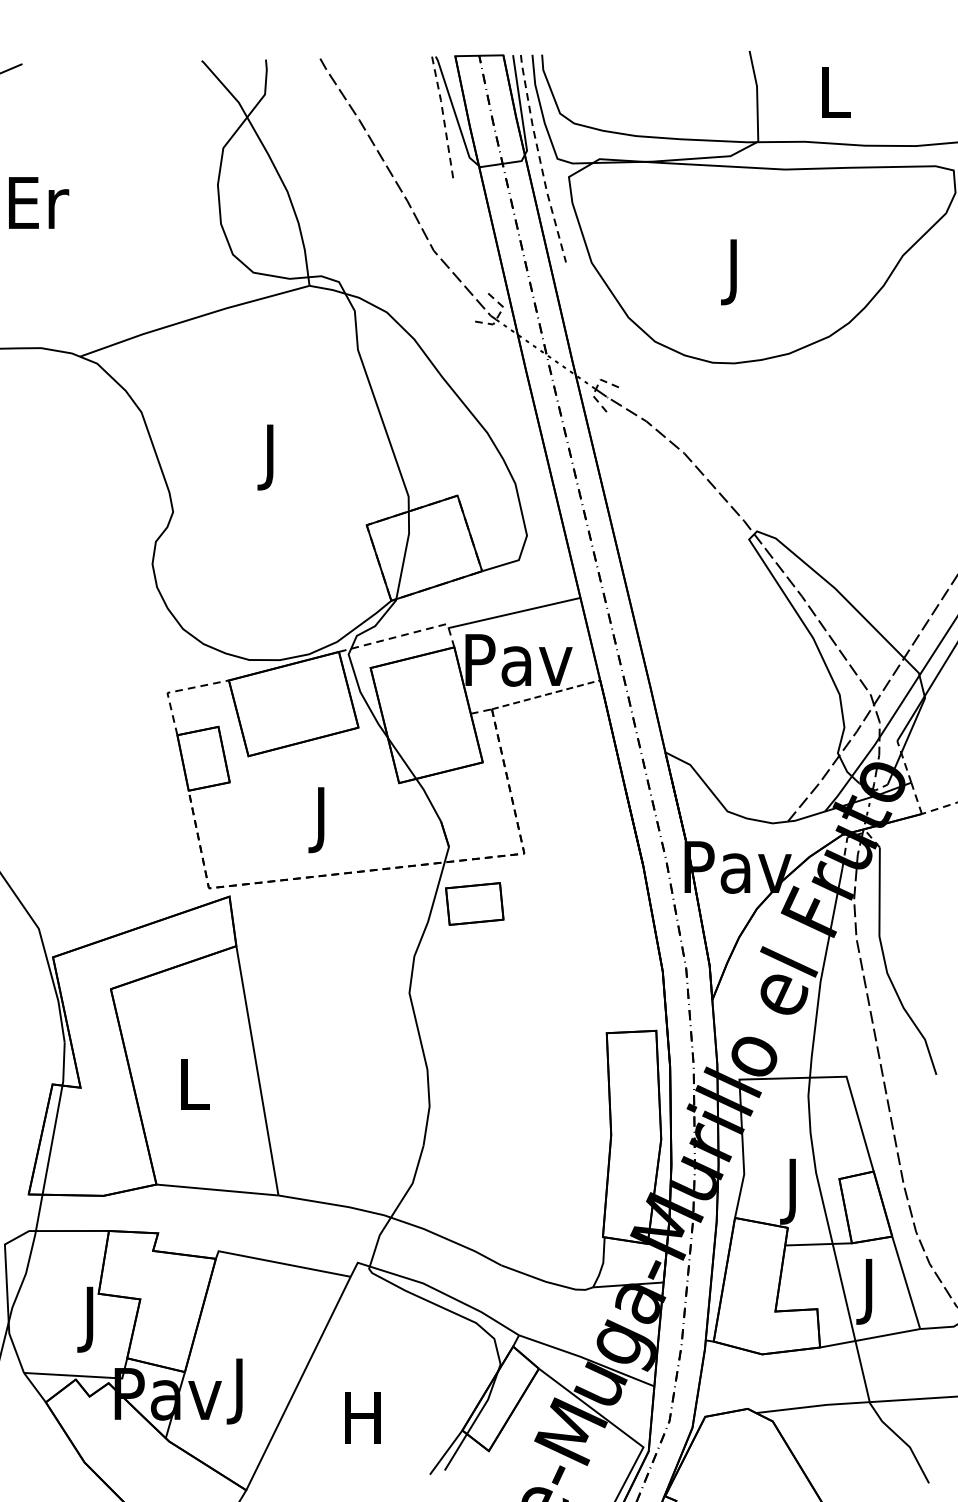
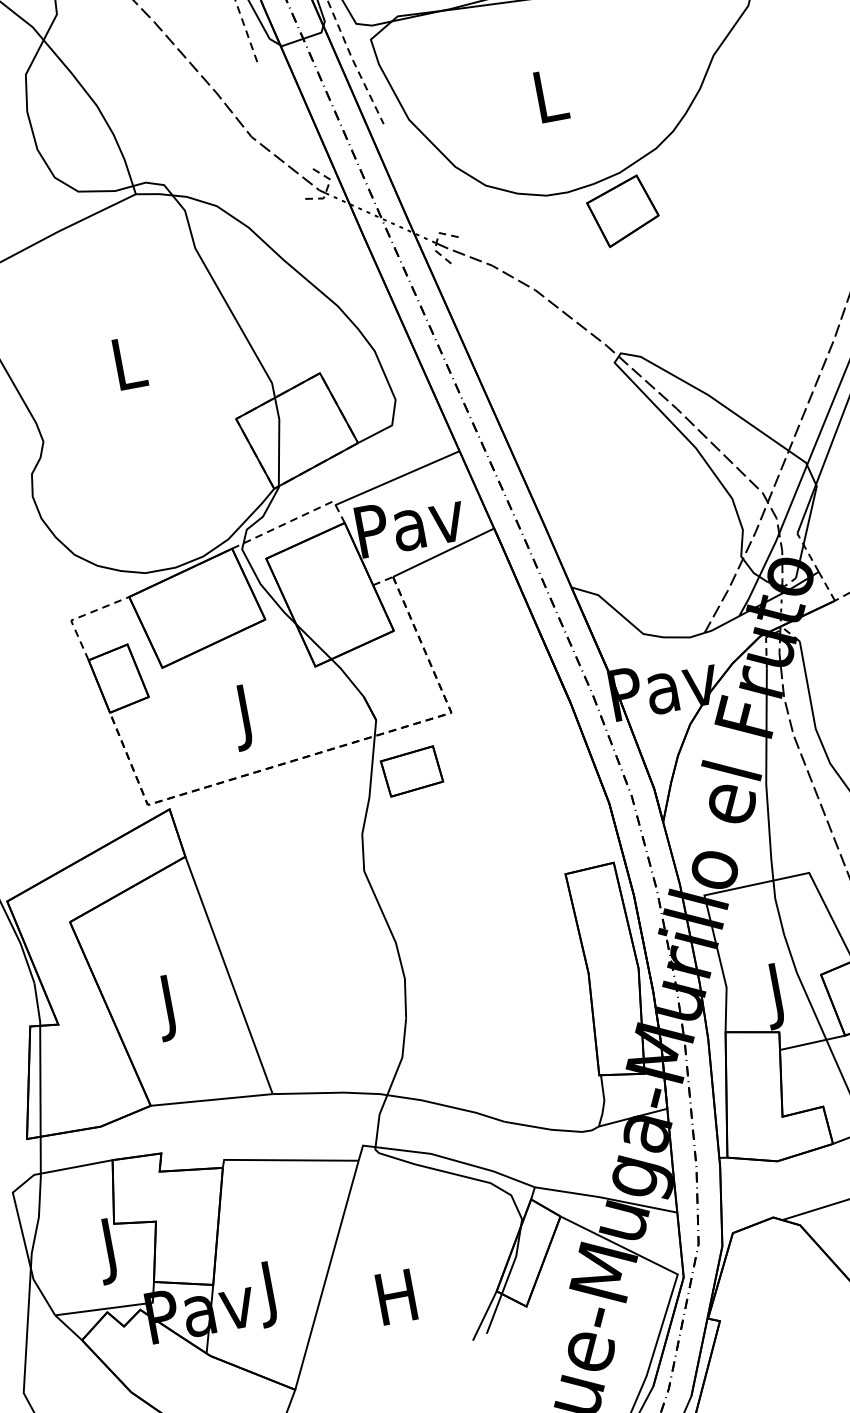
text: (735, 272) -> (552, 102), J -> L
part: (785, 391) -> (623, 210), added
text: (272, 457) -> (131, 369), J -> L
line: (546, 694) -> (443, 552), dashed -> solid
text: (194, 1091) -> (171, 1007), L -> J

